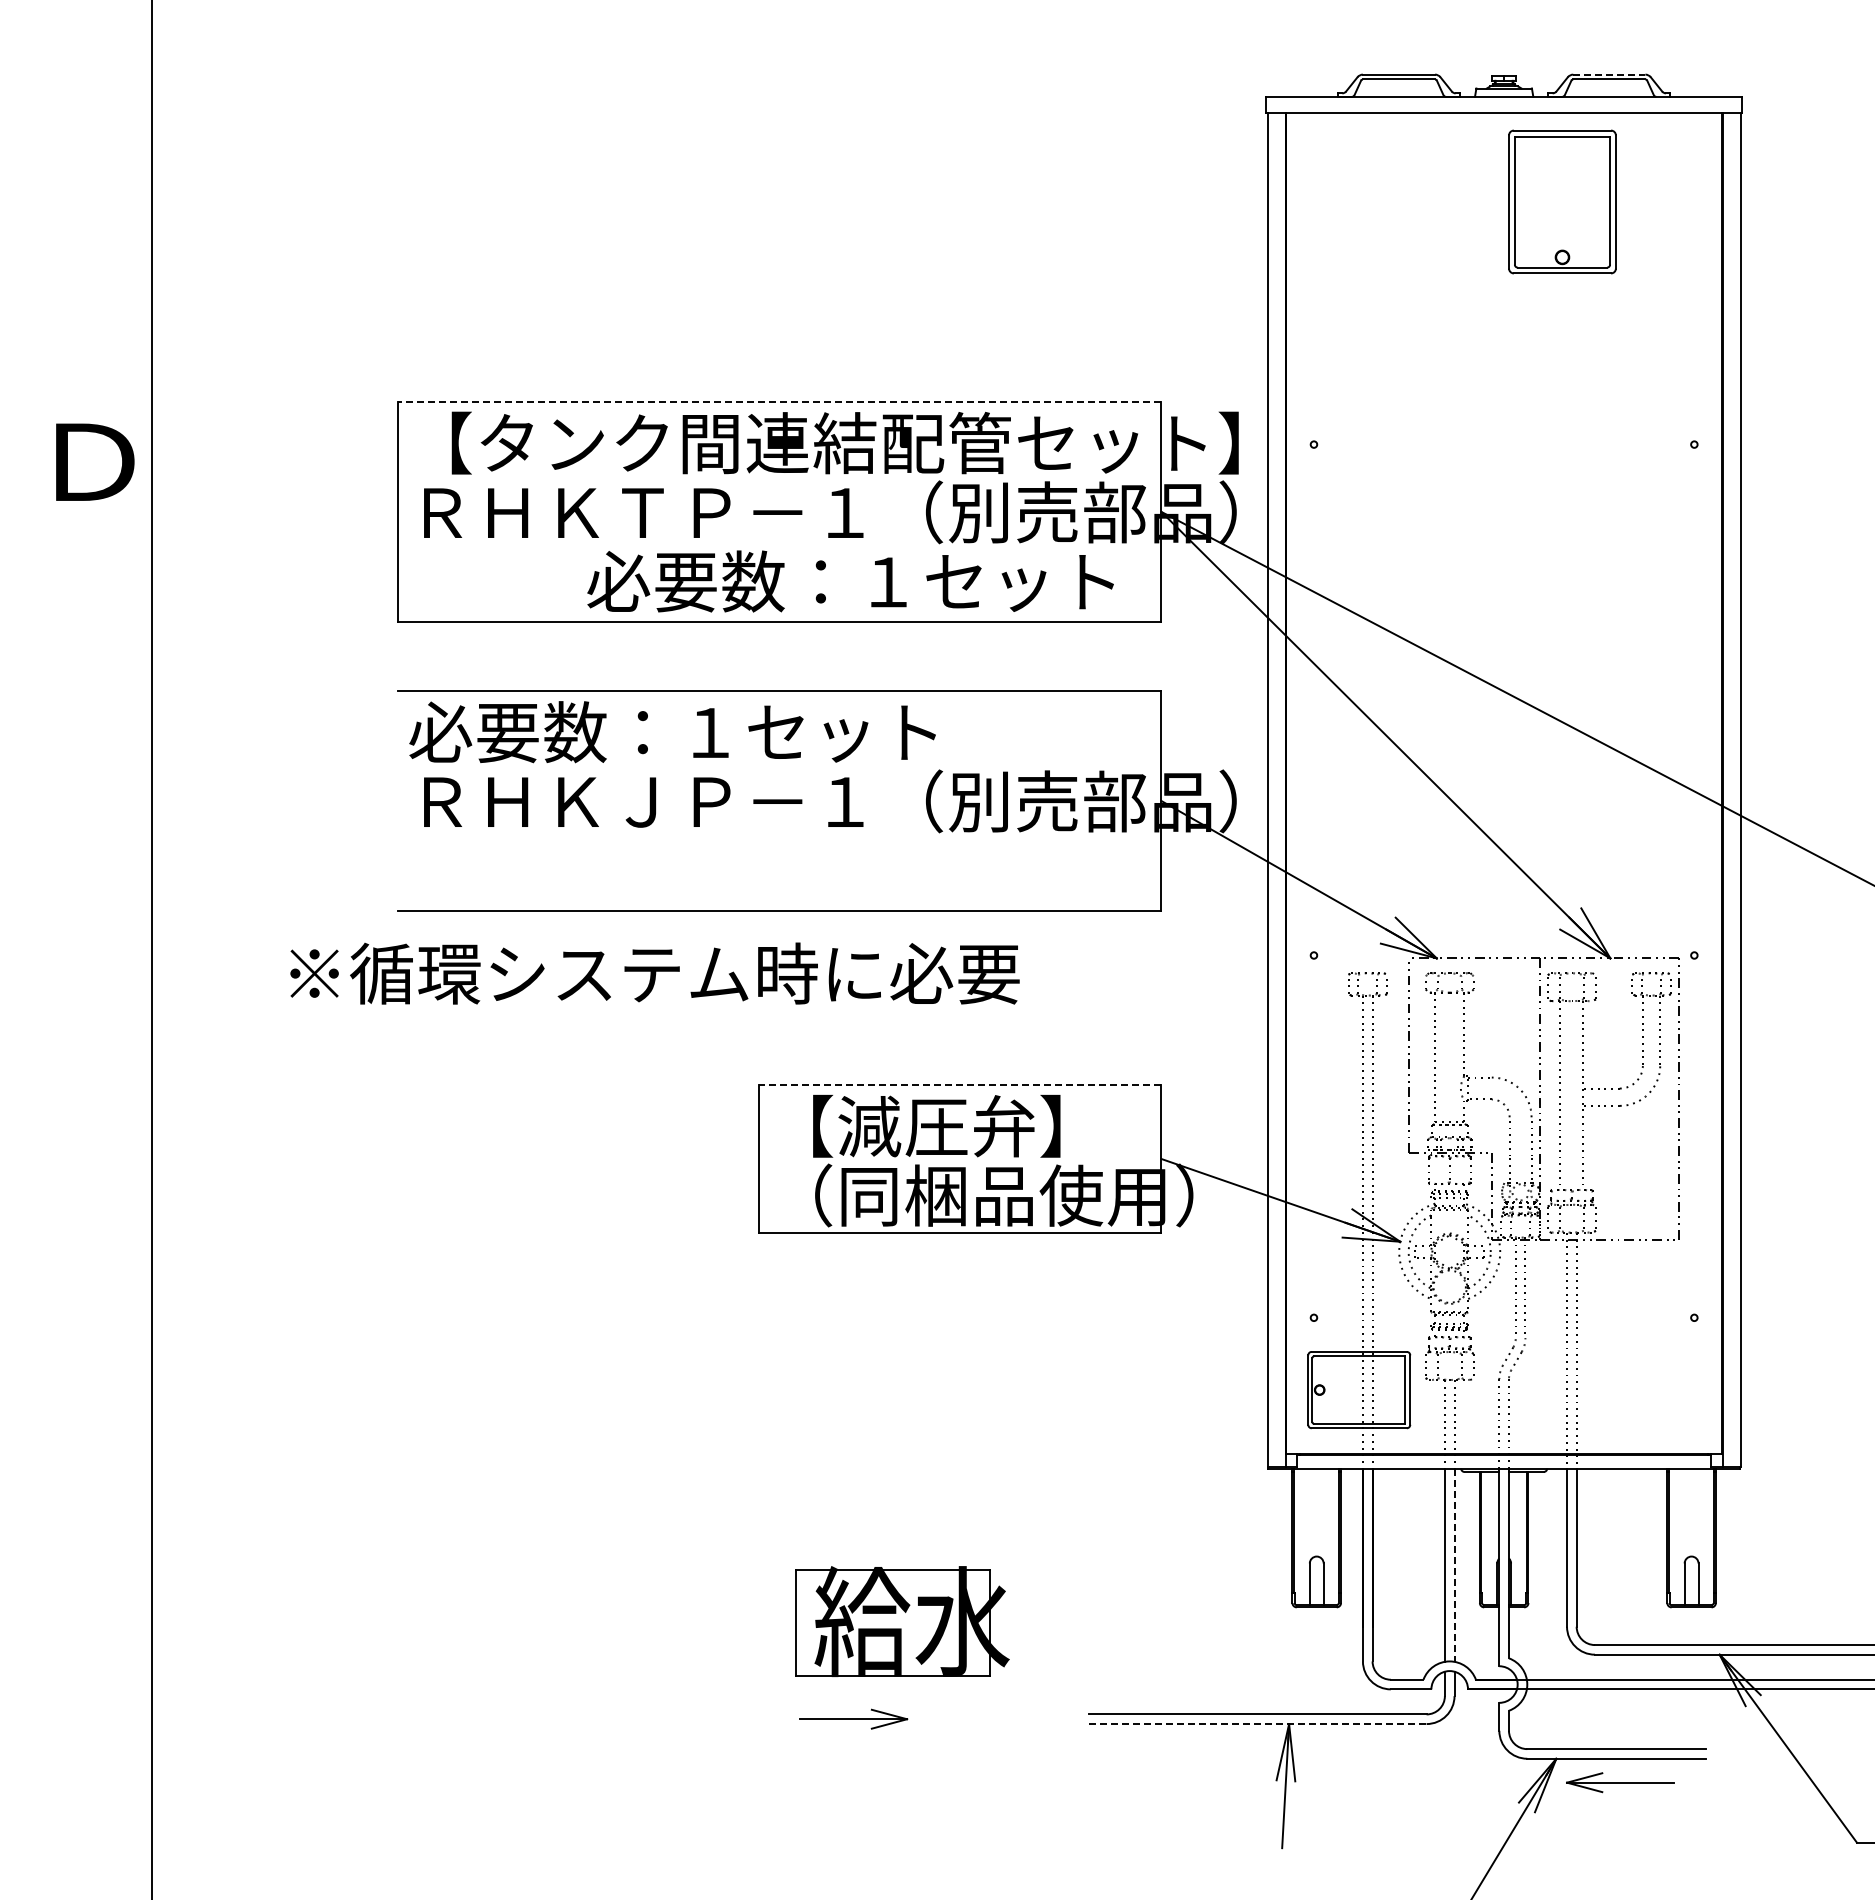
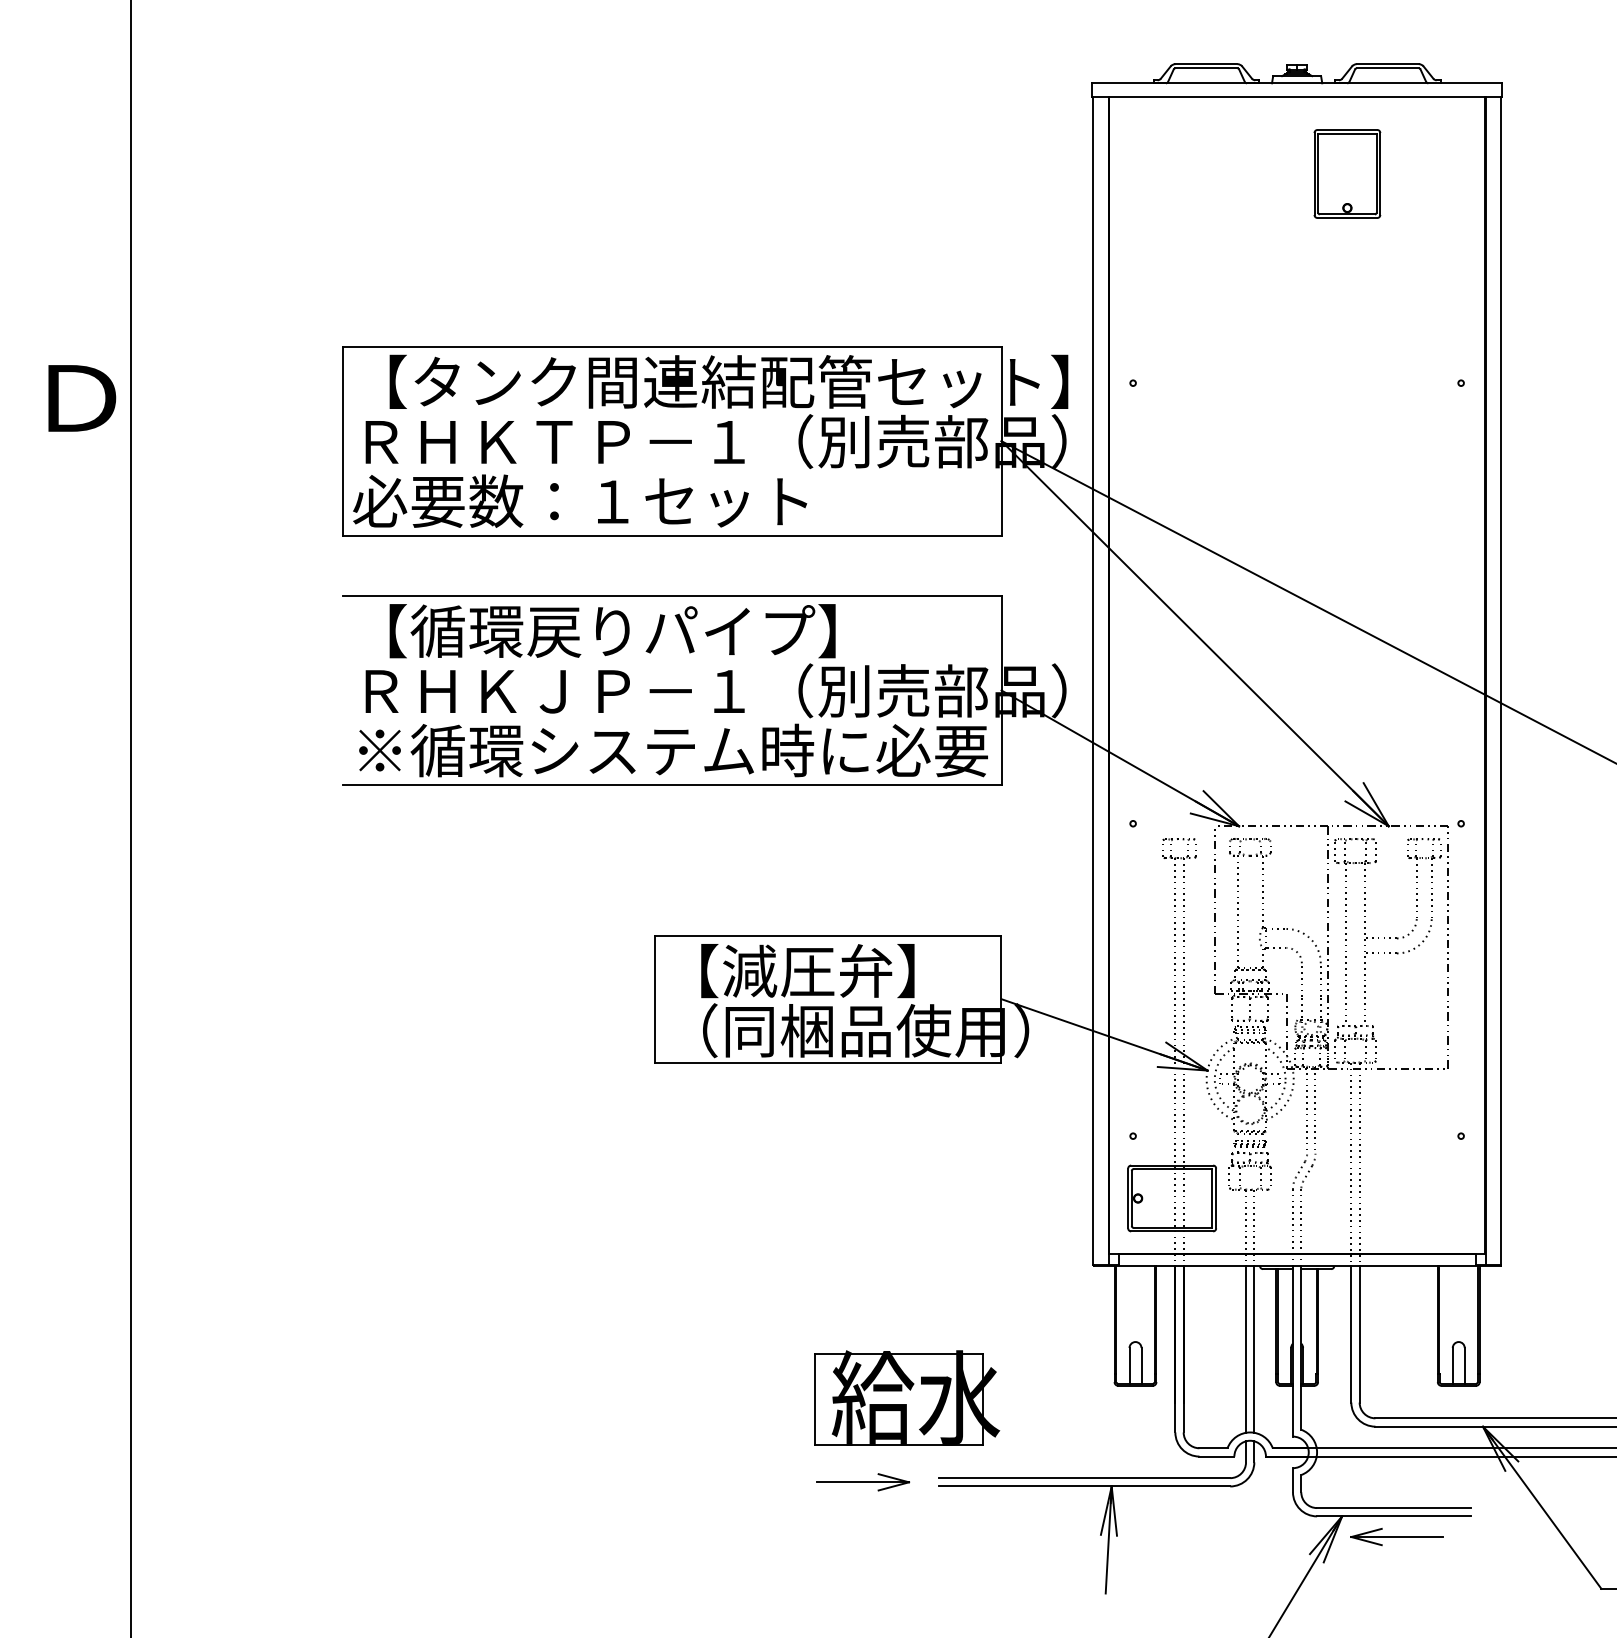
line: (1609, 74) -> (1387, 64), dashed -> solid
part: (1562, 201) -> (1347, 173), size x0.71
line: (779, 402) -> (672, 346), dashed -> solid
text: (850, 581) -> (579, 501), moved
text: (688, 731) -> (593, 630), 必要数：１セット -> 【循環戻りパイプ】
text: (654, 973) -> (673, 750), moved
line: (959, 1085) -> (827, 935), dashed -> solid
line: (1454, 1565) -> (1254, 1349), dashed -> solid
part: (902, 1621) -> (907, 1398), moved
part: (853, 1718) -> (862, 1481), moved
line: (1257, 1724) -> (1084, 1486), dashed -> solid

